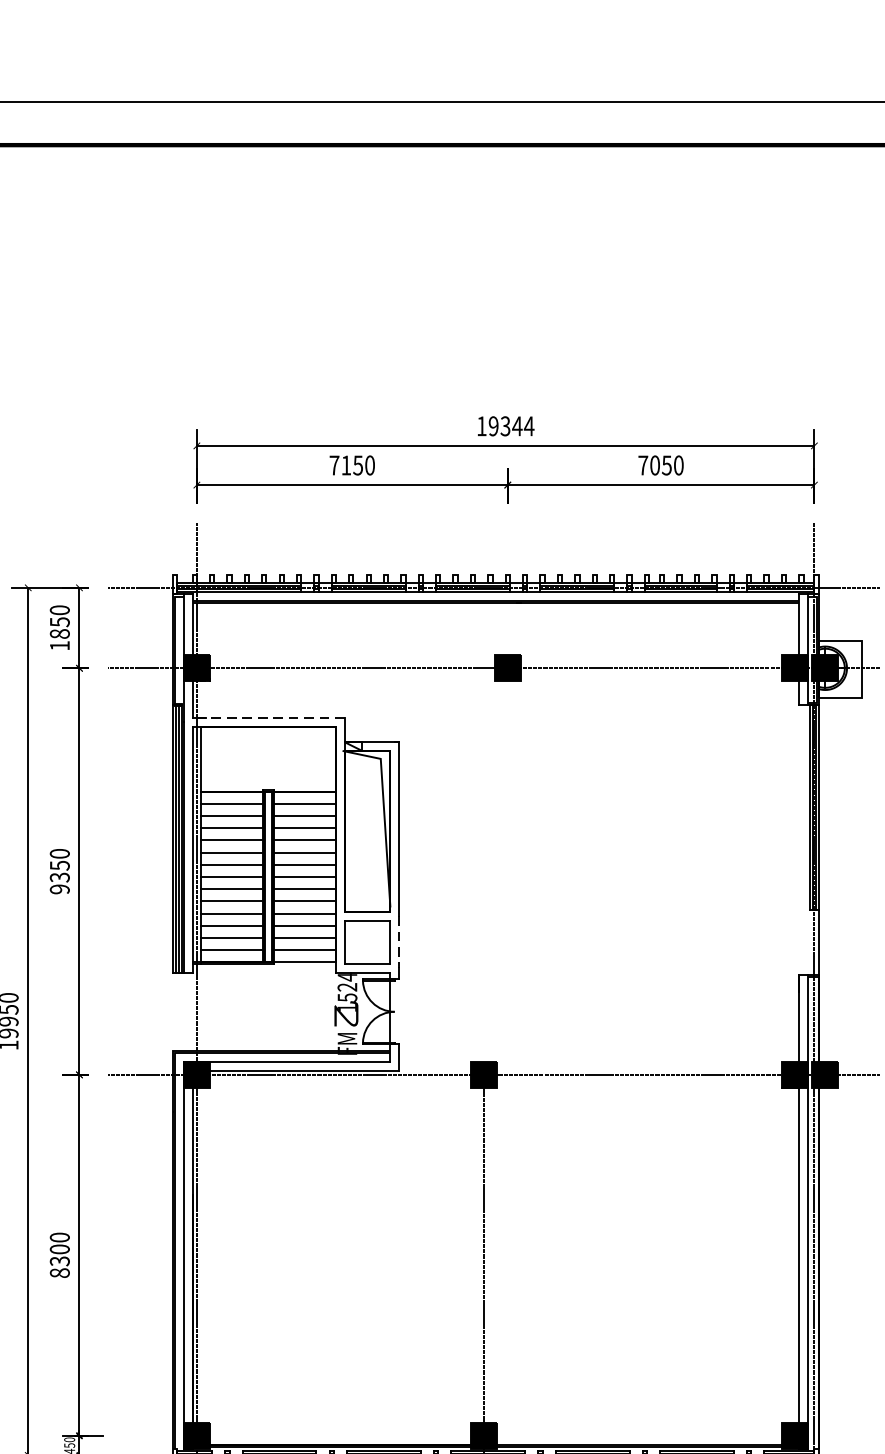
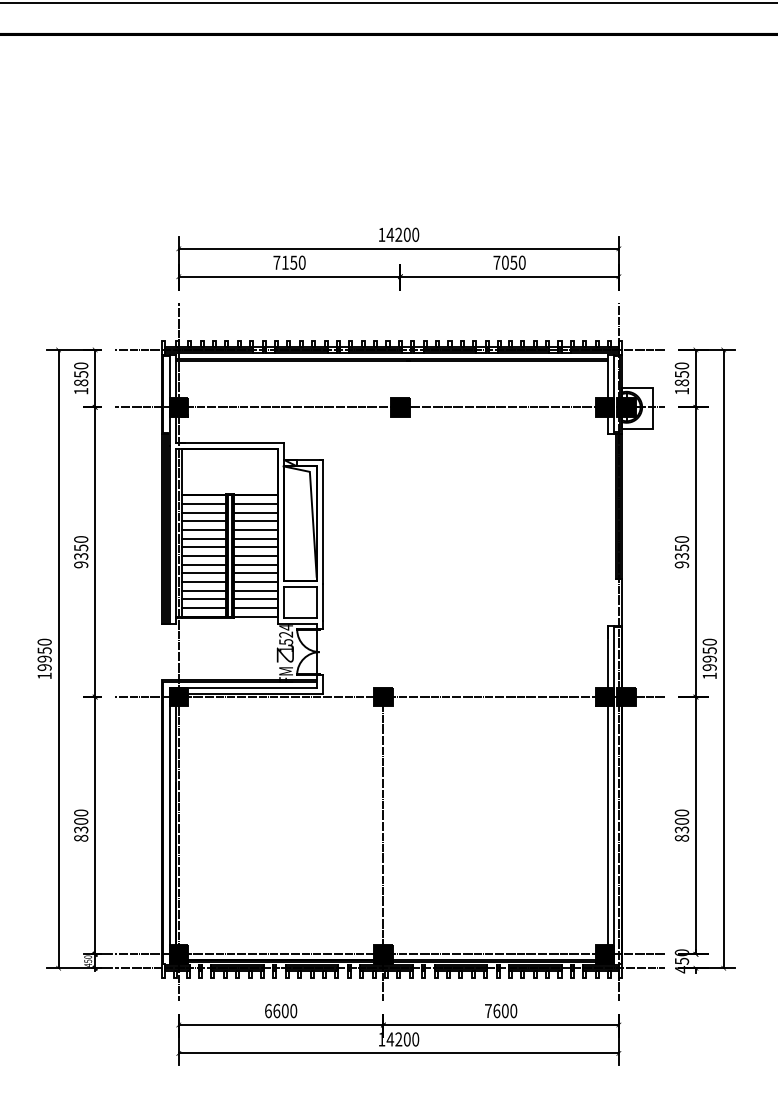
text: (510, 425) -> (402, 234), 19344 -> 14200
line: (267, 717) -> (229, 442), dashed -> solid
line: (398, 942) -> (322, 602), dashed -> solid
line: (493, 1436) -> (390, 954), added

